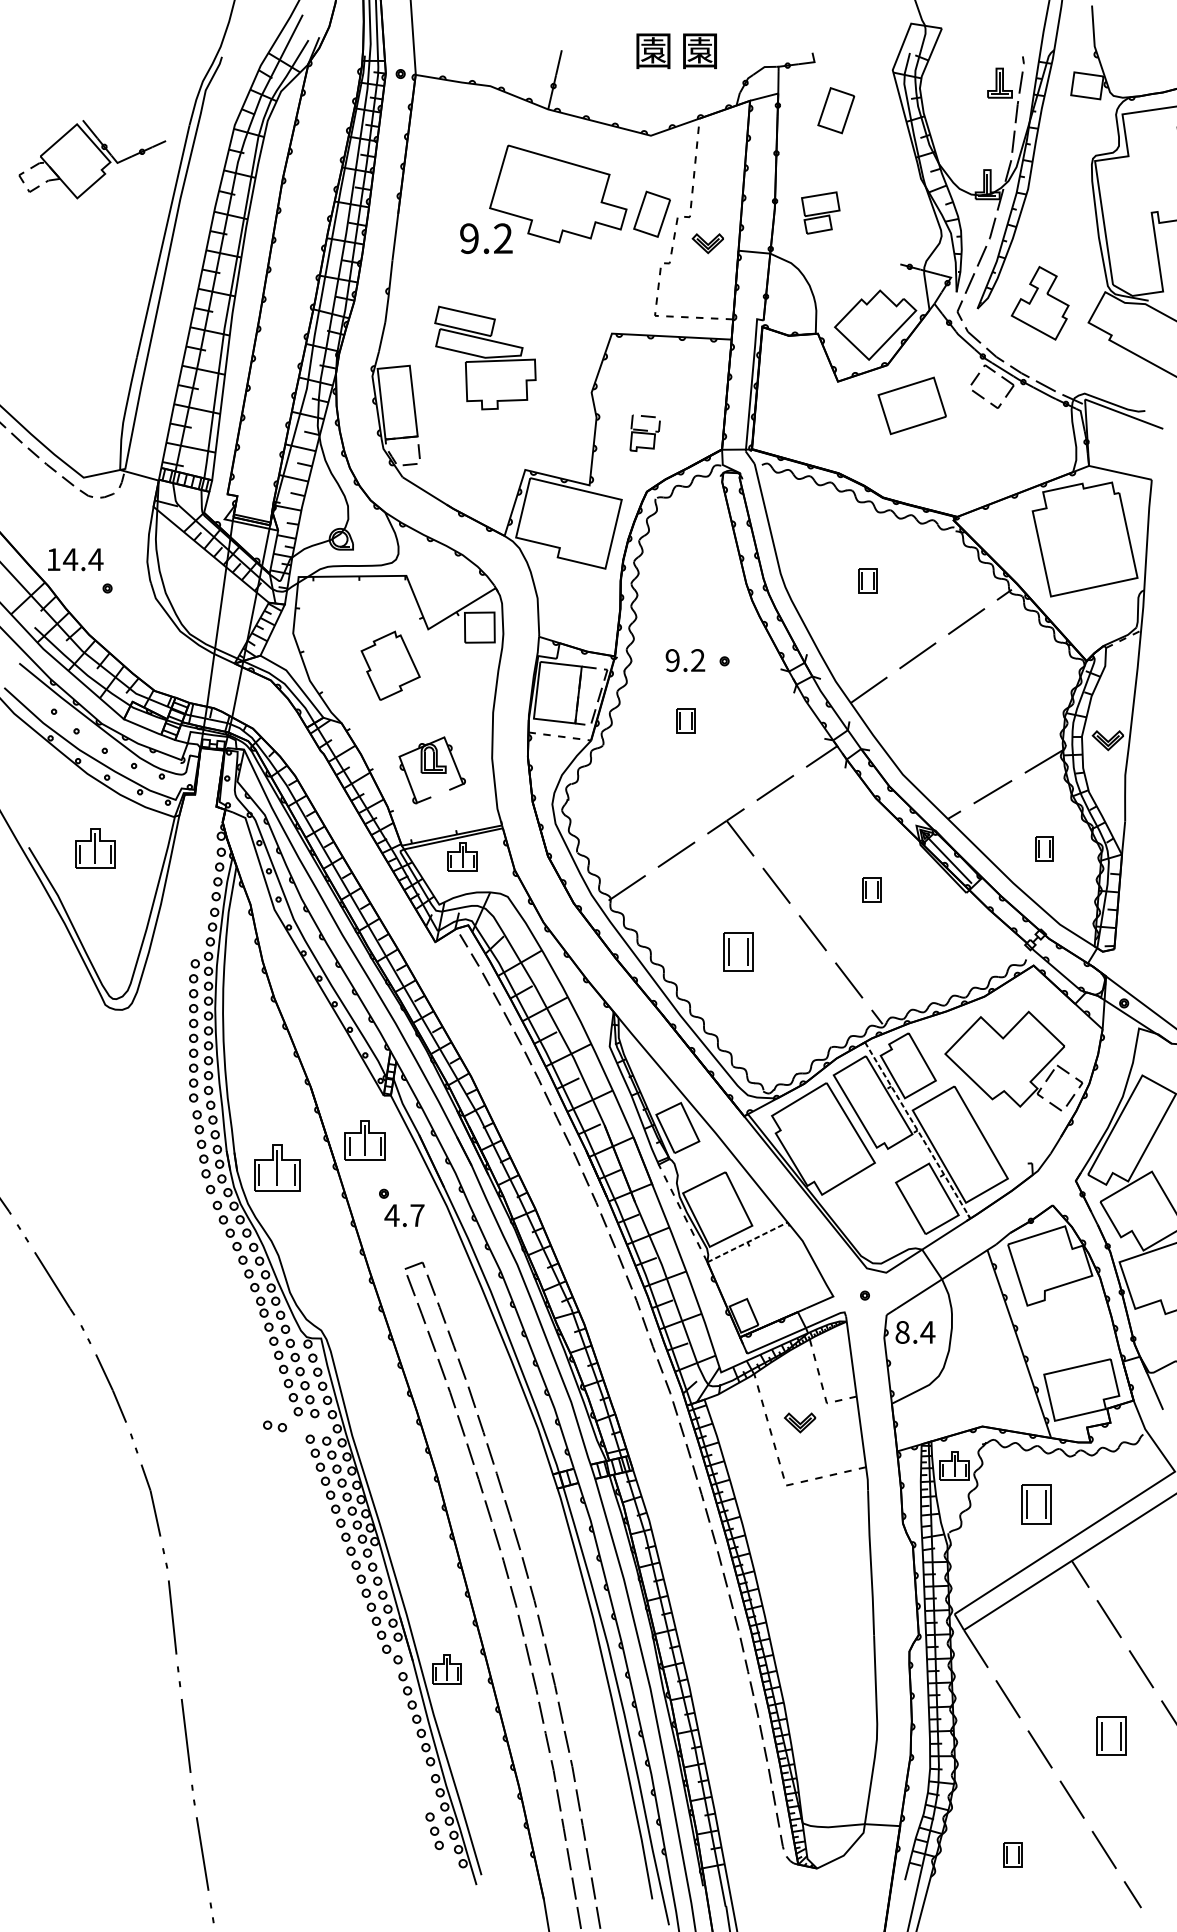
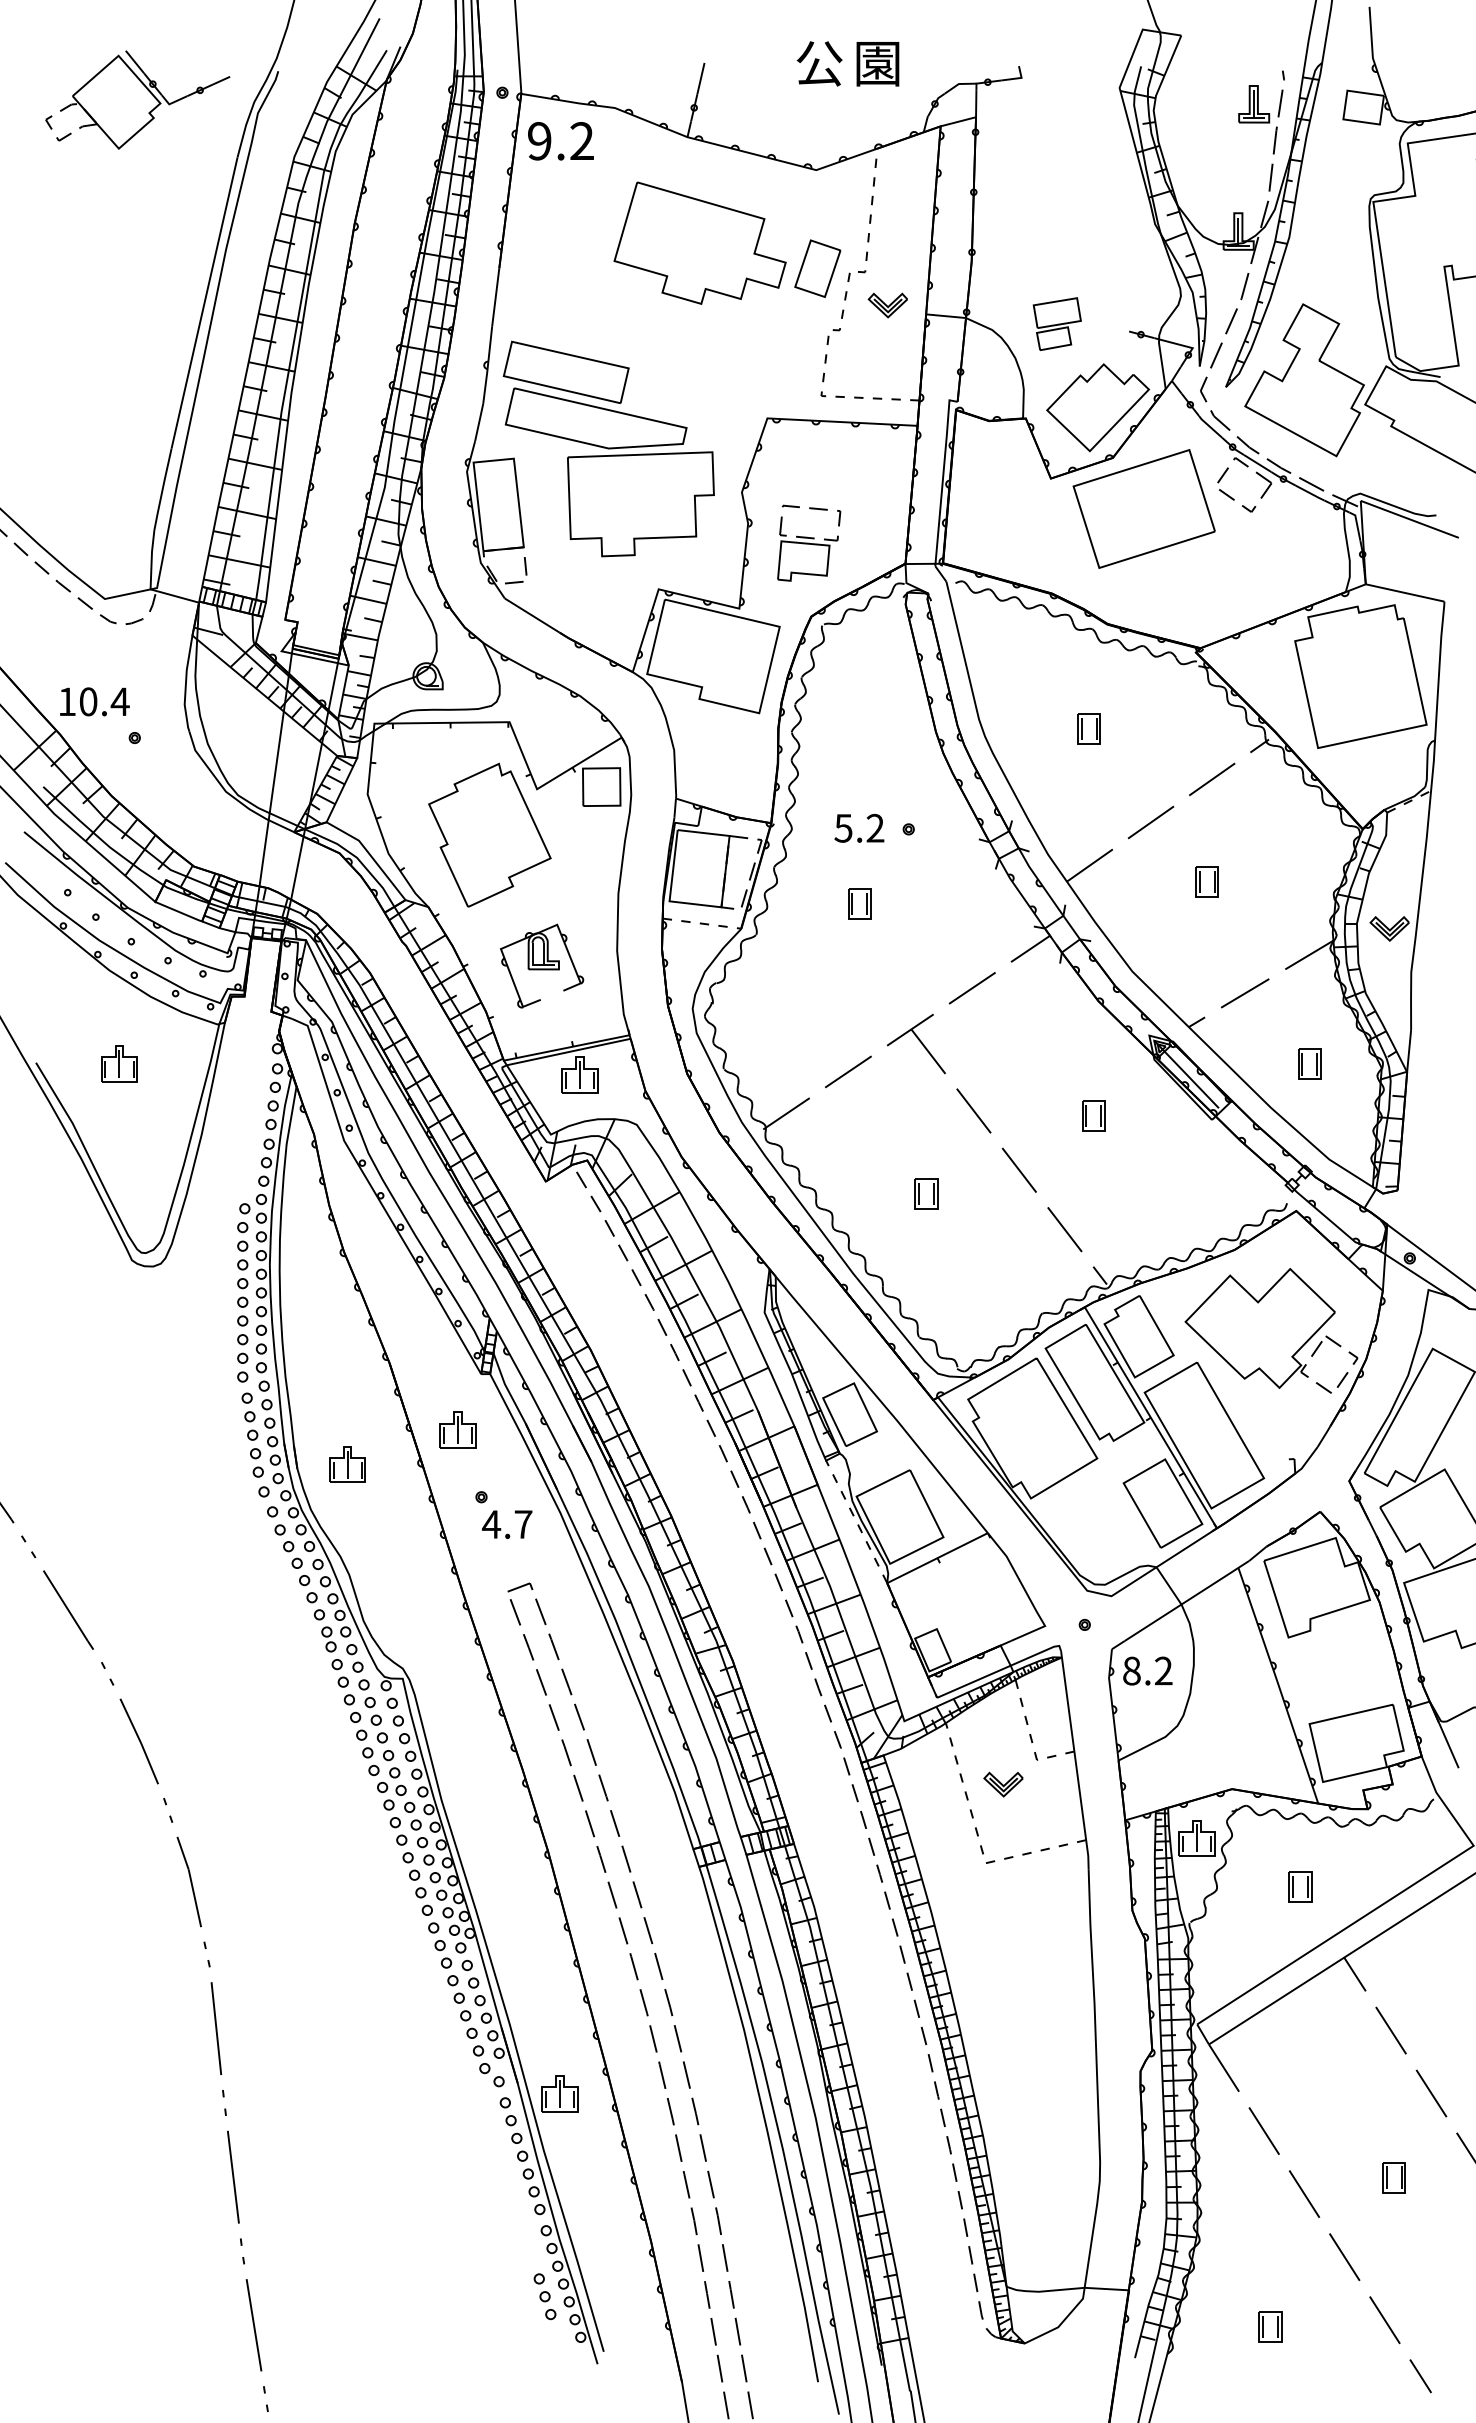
text: (653, 50) -> (819, 63), 園 -> 公
part: (836, 110) -> (1048, 138), removed
part: (92, 159) -> (137, 99), moved
part: (820, 212) -> (1056, 323), moved
text: (486, 238) -> (560, 141), moved
part: (1040, 303) -> (1304, 380), size x1.67
part: (485, 357) -> (608, 448), size x1.67
part: (911, 405) -> (1143, 508), size x1.67
part: (645, 432) -> (809, 542), size x1.67
text: (69, 559) -> (87, 701), 14.4 -> 10.4
text: (672, 659) -> (843, 827), 9.2 -> 5.2
part: (390, 665) -> (489, 834), size x1.67
part: (962, 702) -> (1206, 881), added
part: (95, 847) -> (119, 1063), size x0.71
part: (738, 951) -> (926, 1193), size x0.62
line: (917, 1130) -> (1150, 1417), dashed -> solid
part: (364, 1139) -> (457, 1429), size x0.71
part: (277, 1167) -> (347, 1464), size x0.62
line: (747, 1241) -> (937, 1557), dashed -> solid
text: (927, 1331) -> (1163, 1670), 8.4 -> 8.2
part: (274, 1426) -> (391, 1788), moved
part: (1036, 1504) -> (1300, 1886), size x0.62
part: (1111, 1736) -> (1393, 2177), size x0.62

